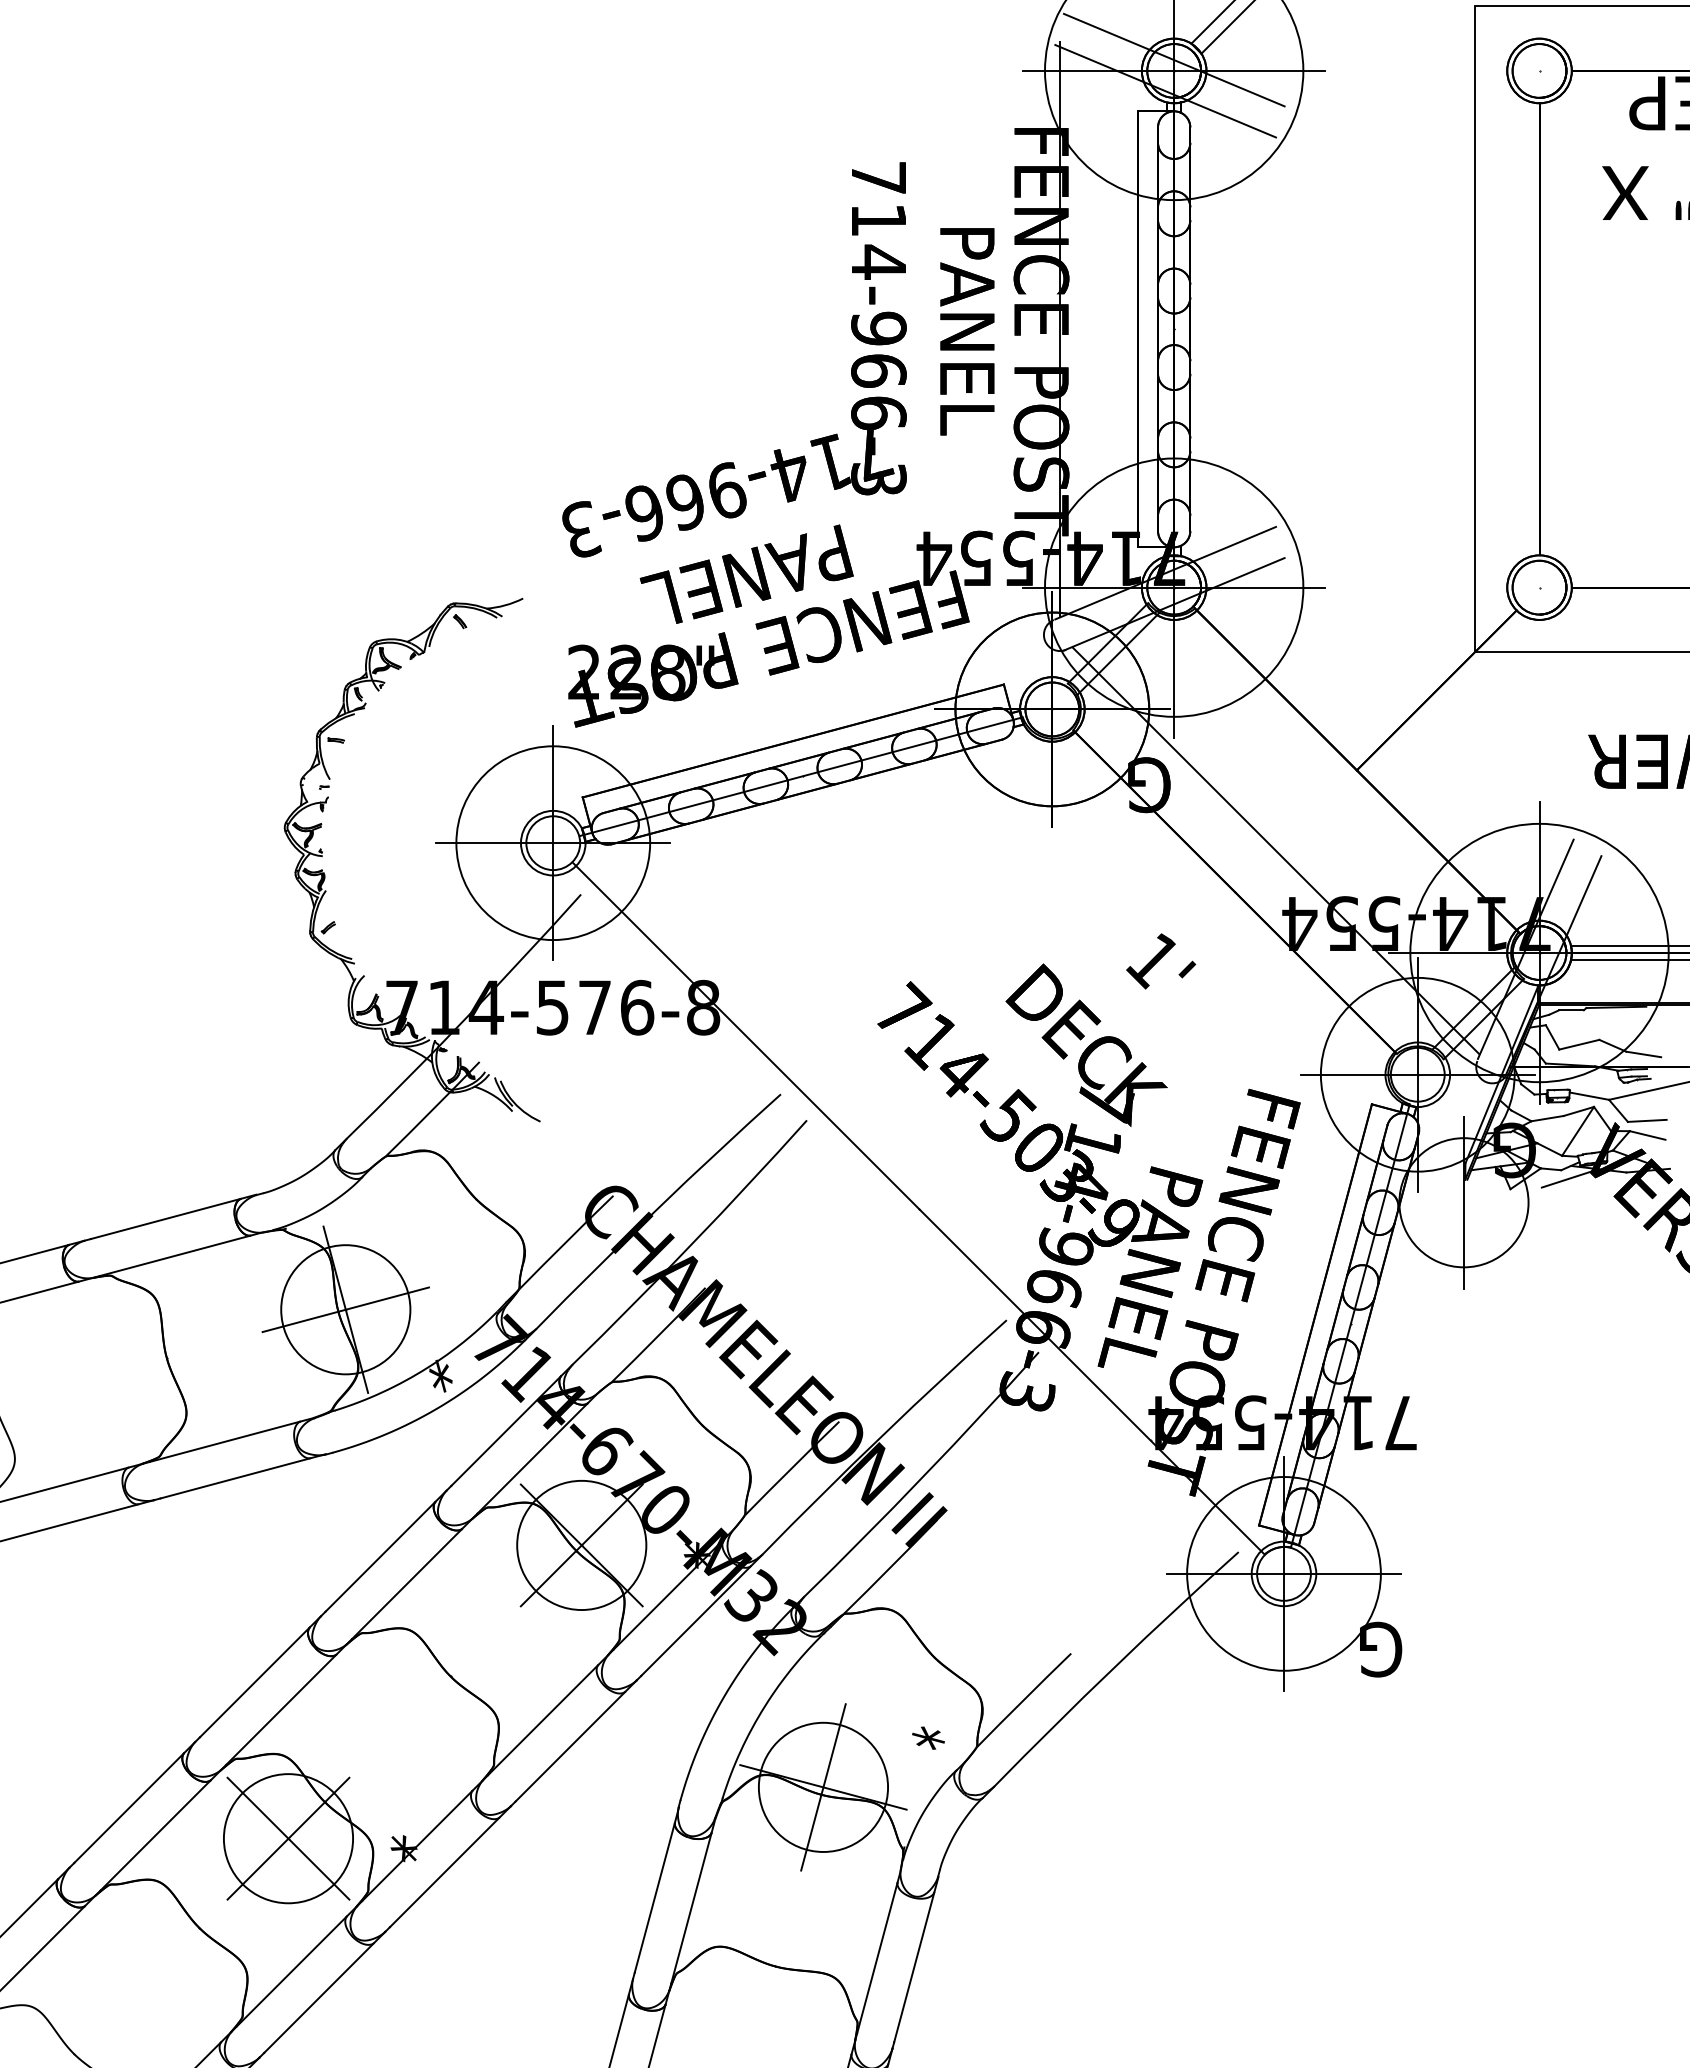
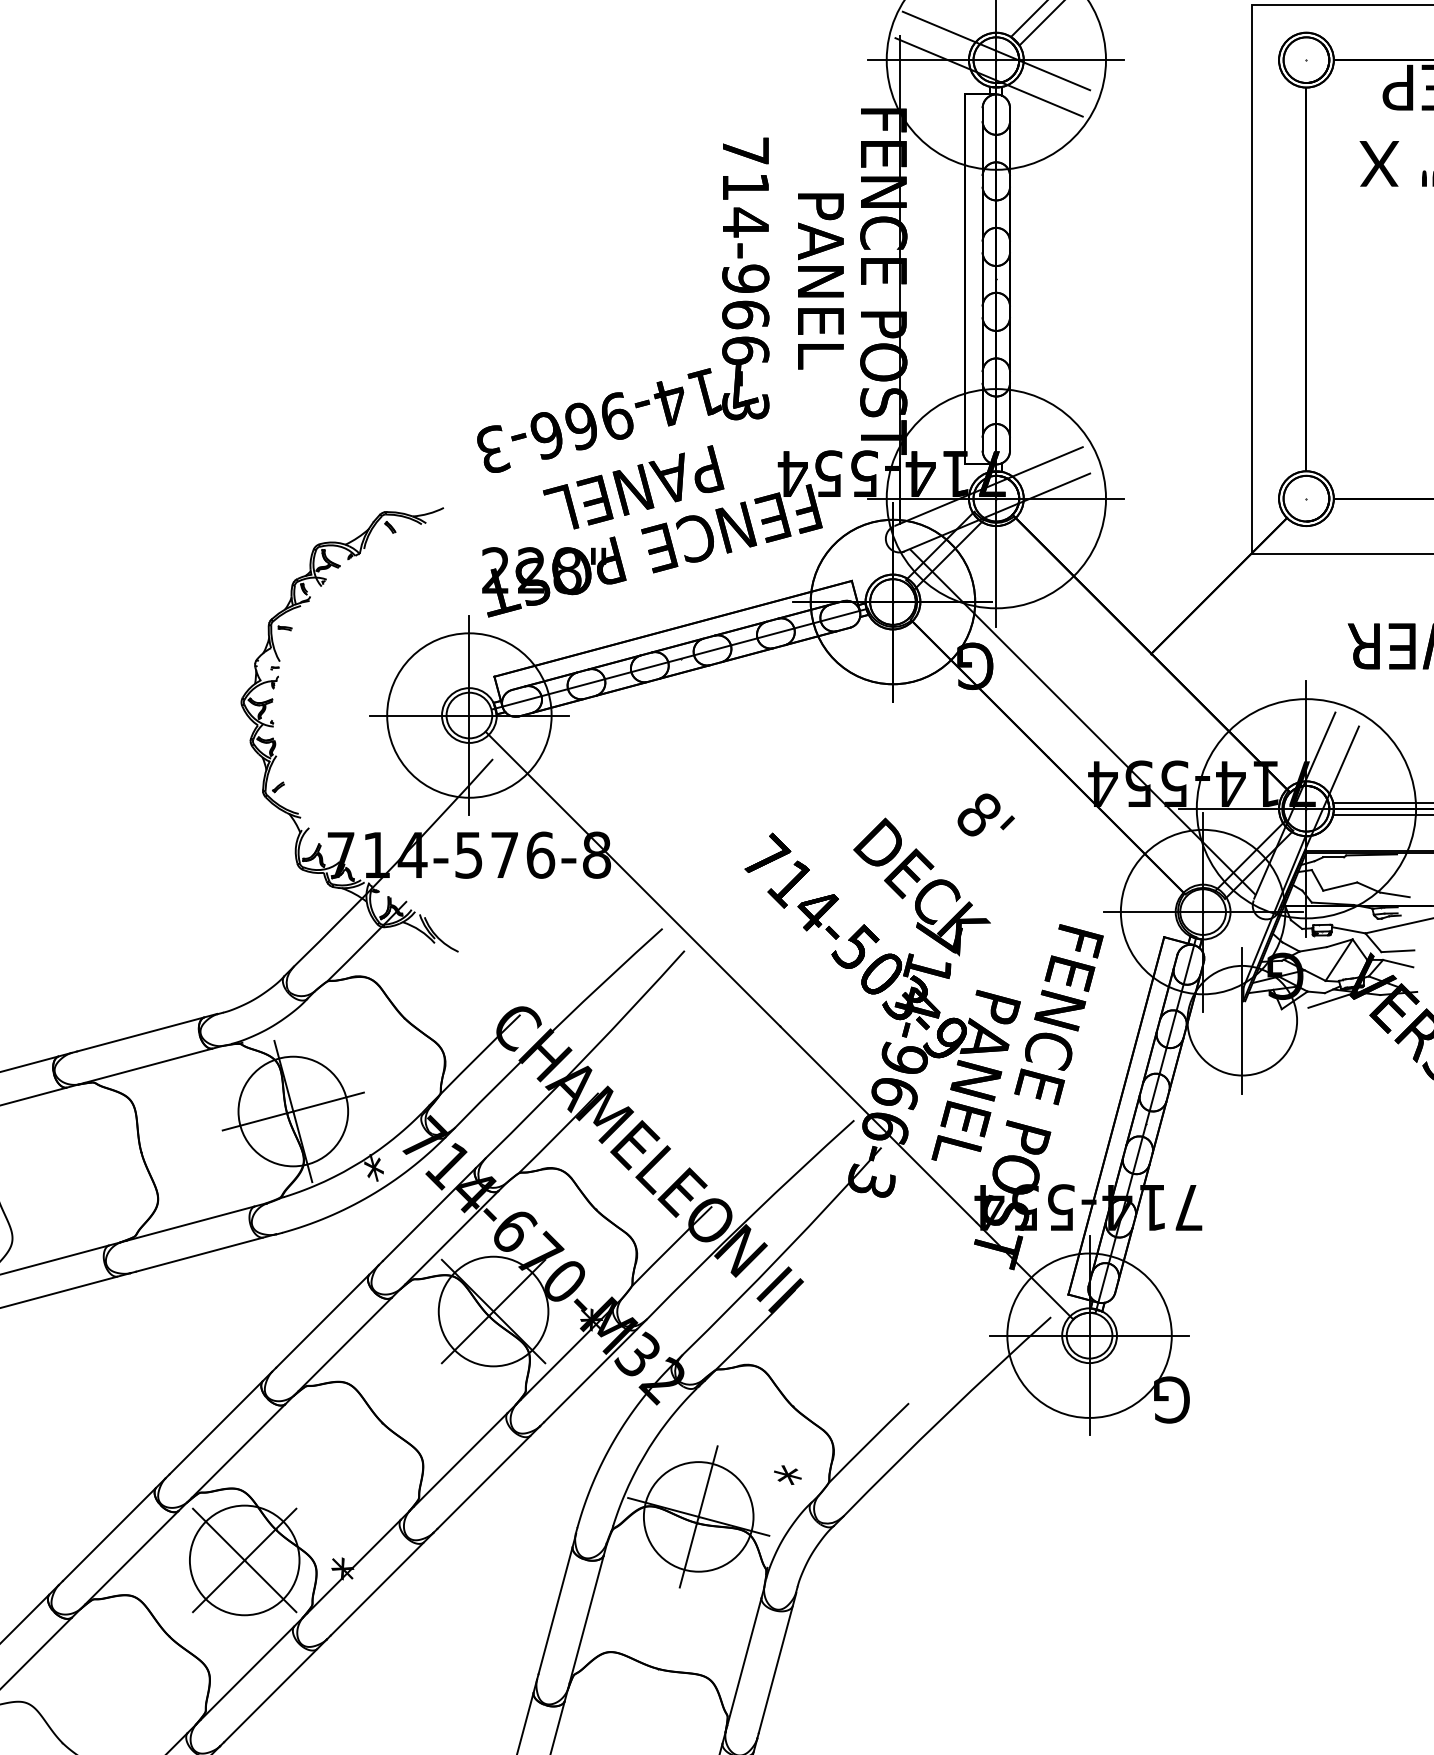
text: (1152, 961) -> (977, 815), 1' -> 8'

